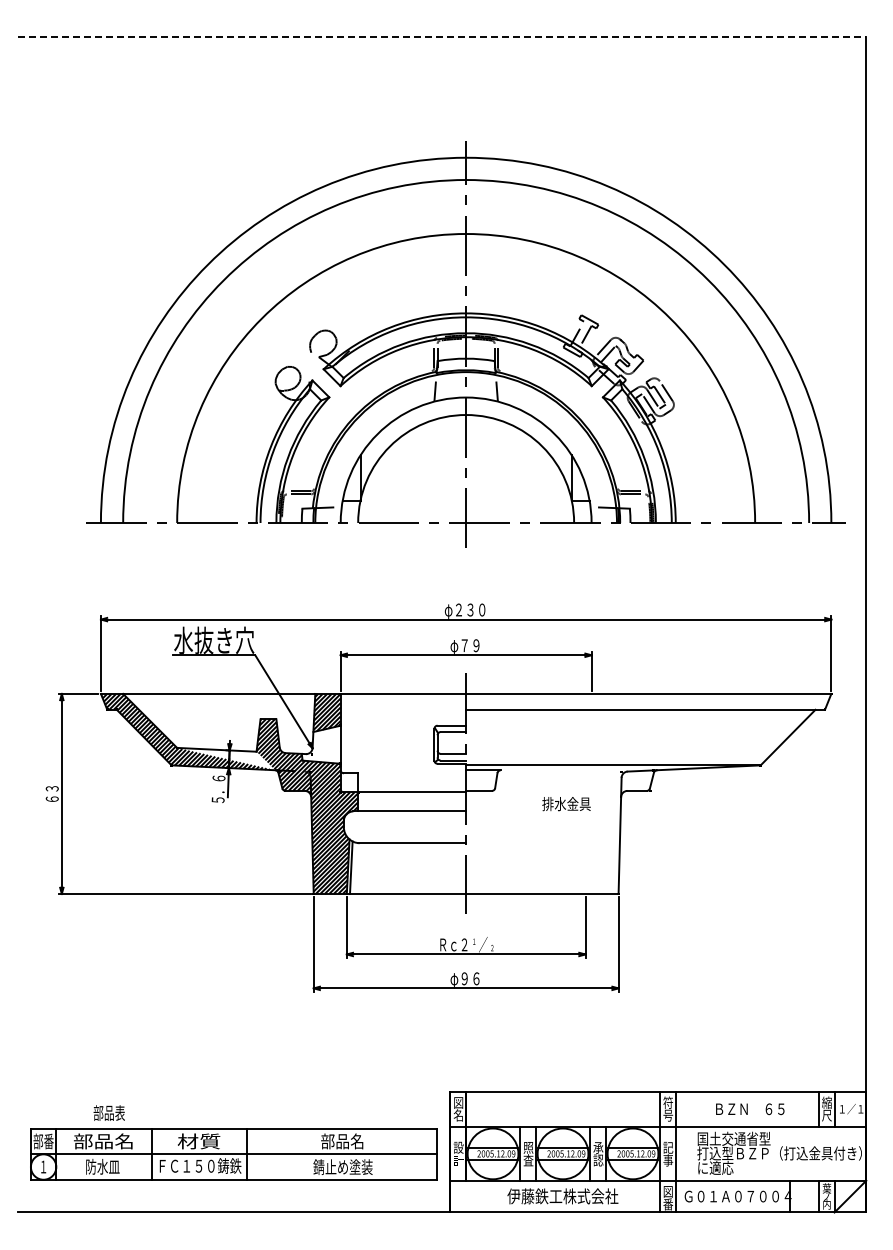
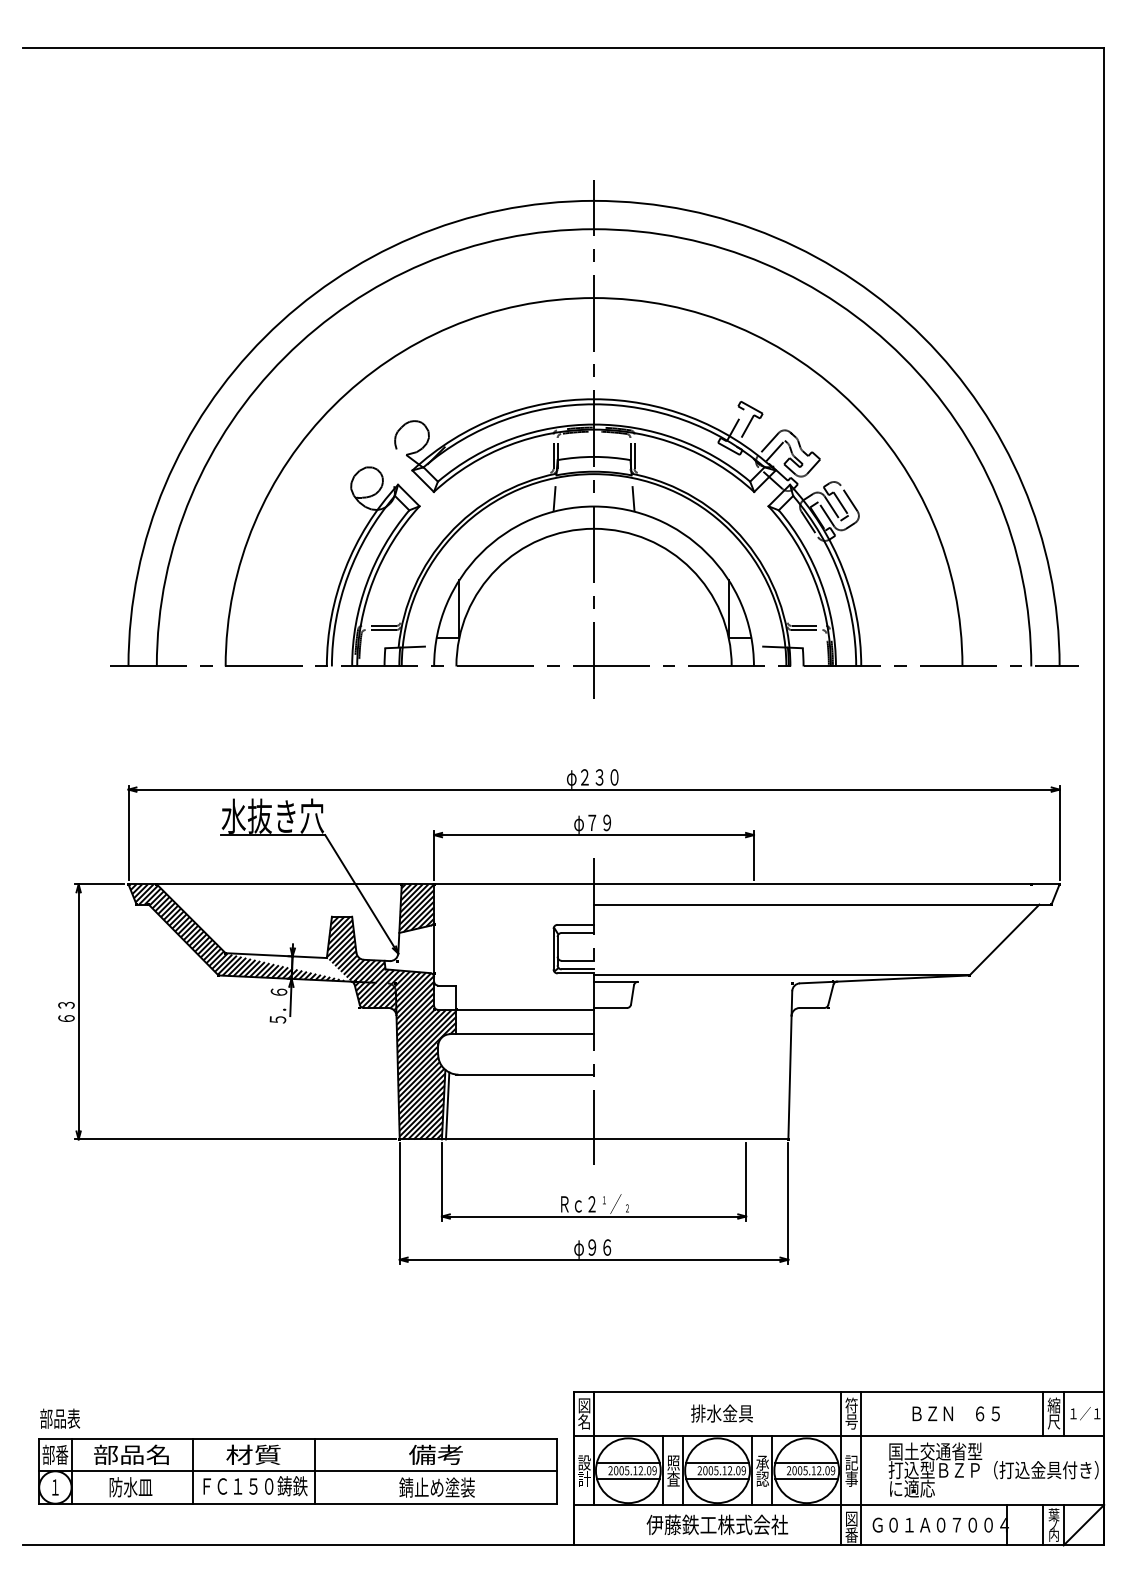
line: (442, 37) -> (563, 47), dashed -> solid
text: (566, 804) -> (721, 1414), moved
text: (108, 1112) -> (59, 1417), moved
text: (342, 1141) -> (436, 1454), 部品名 -> 備考

